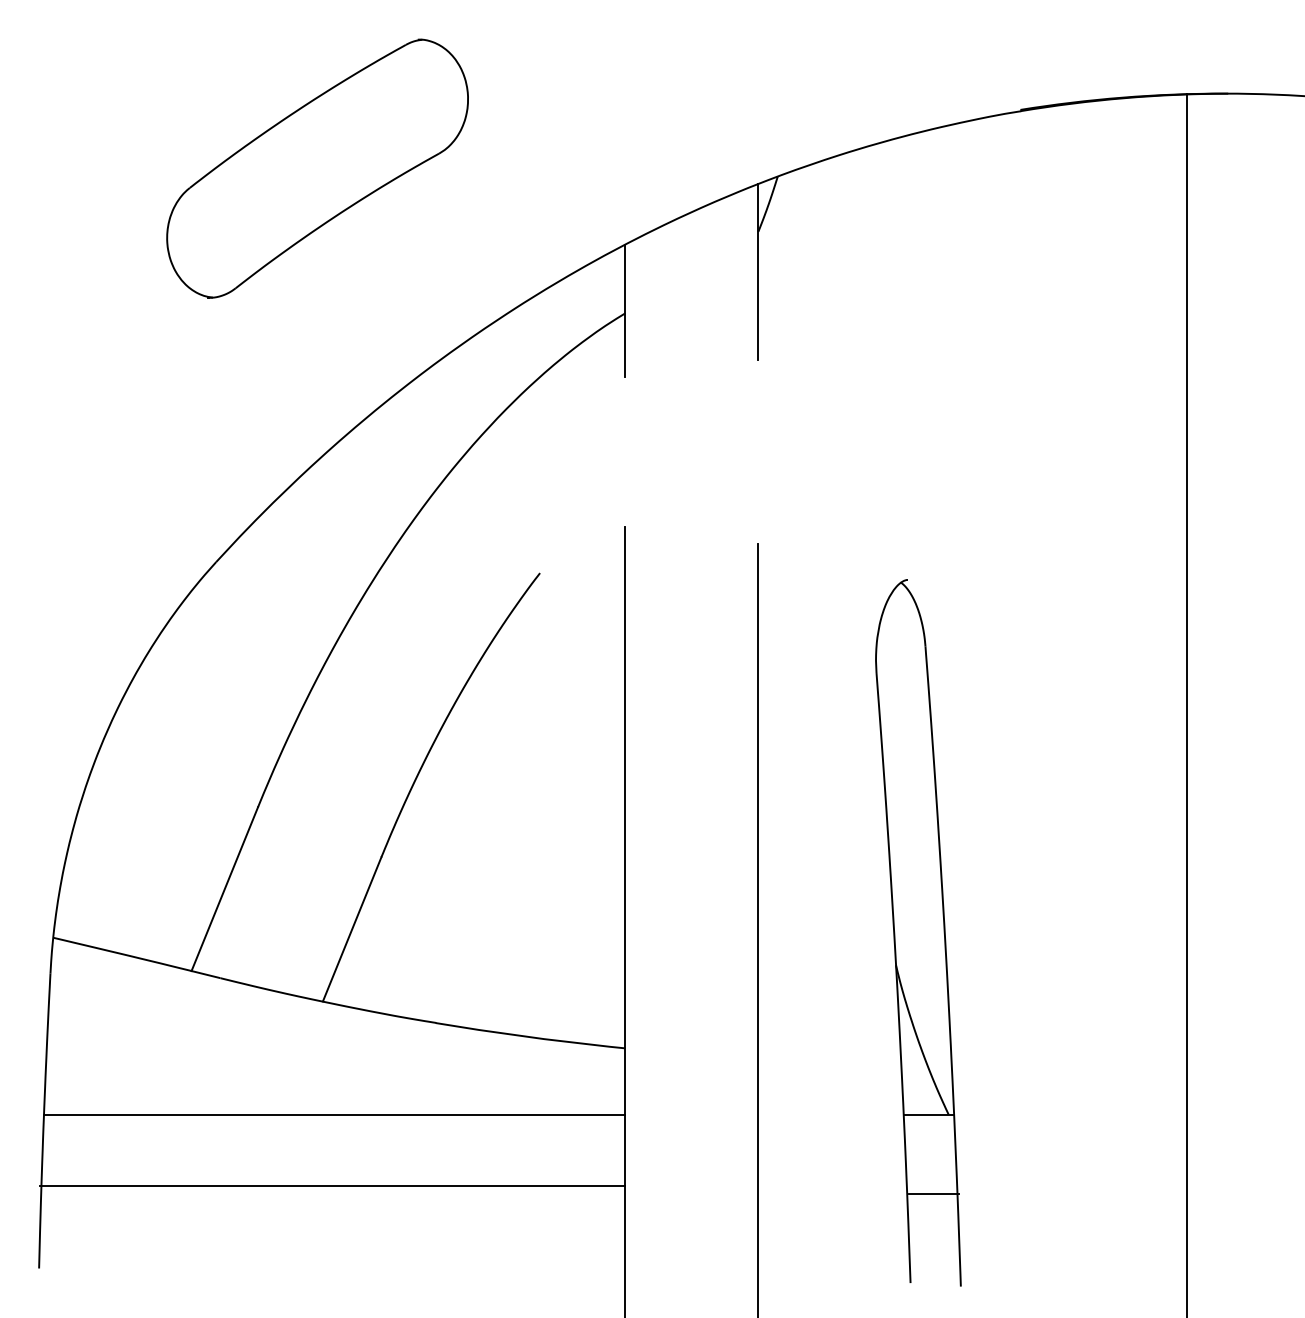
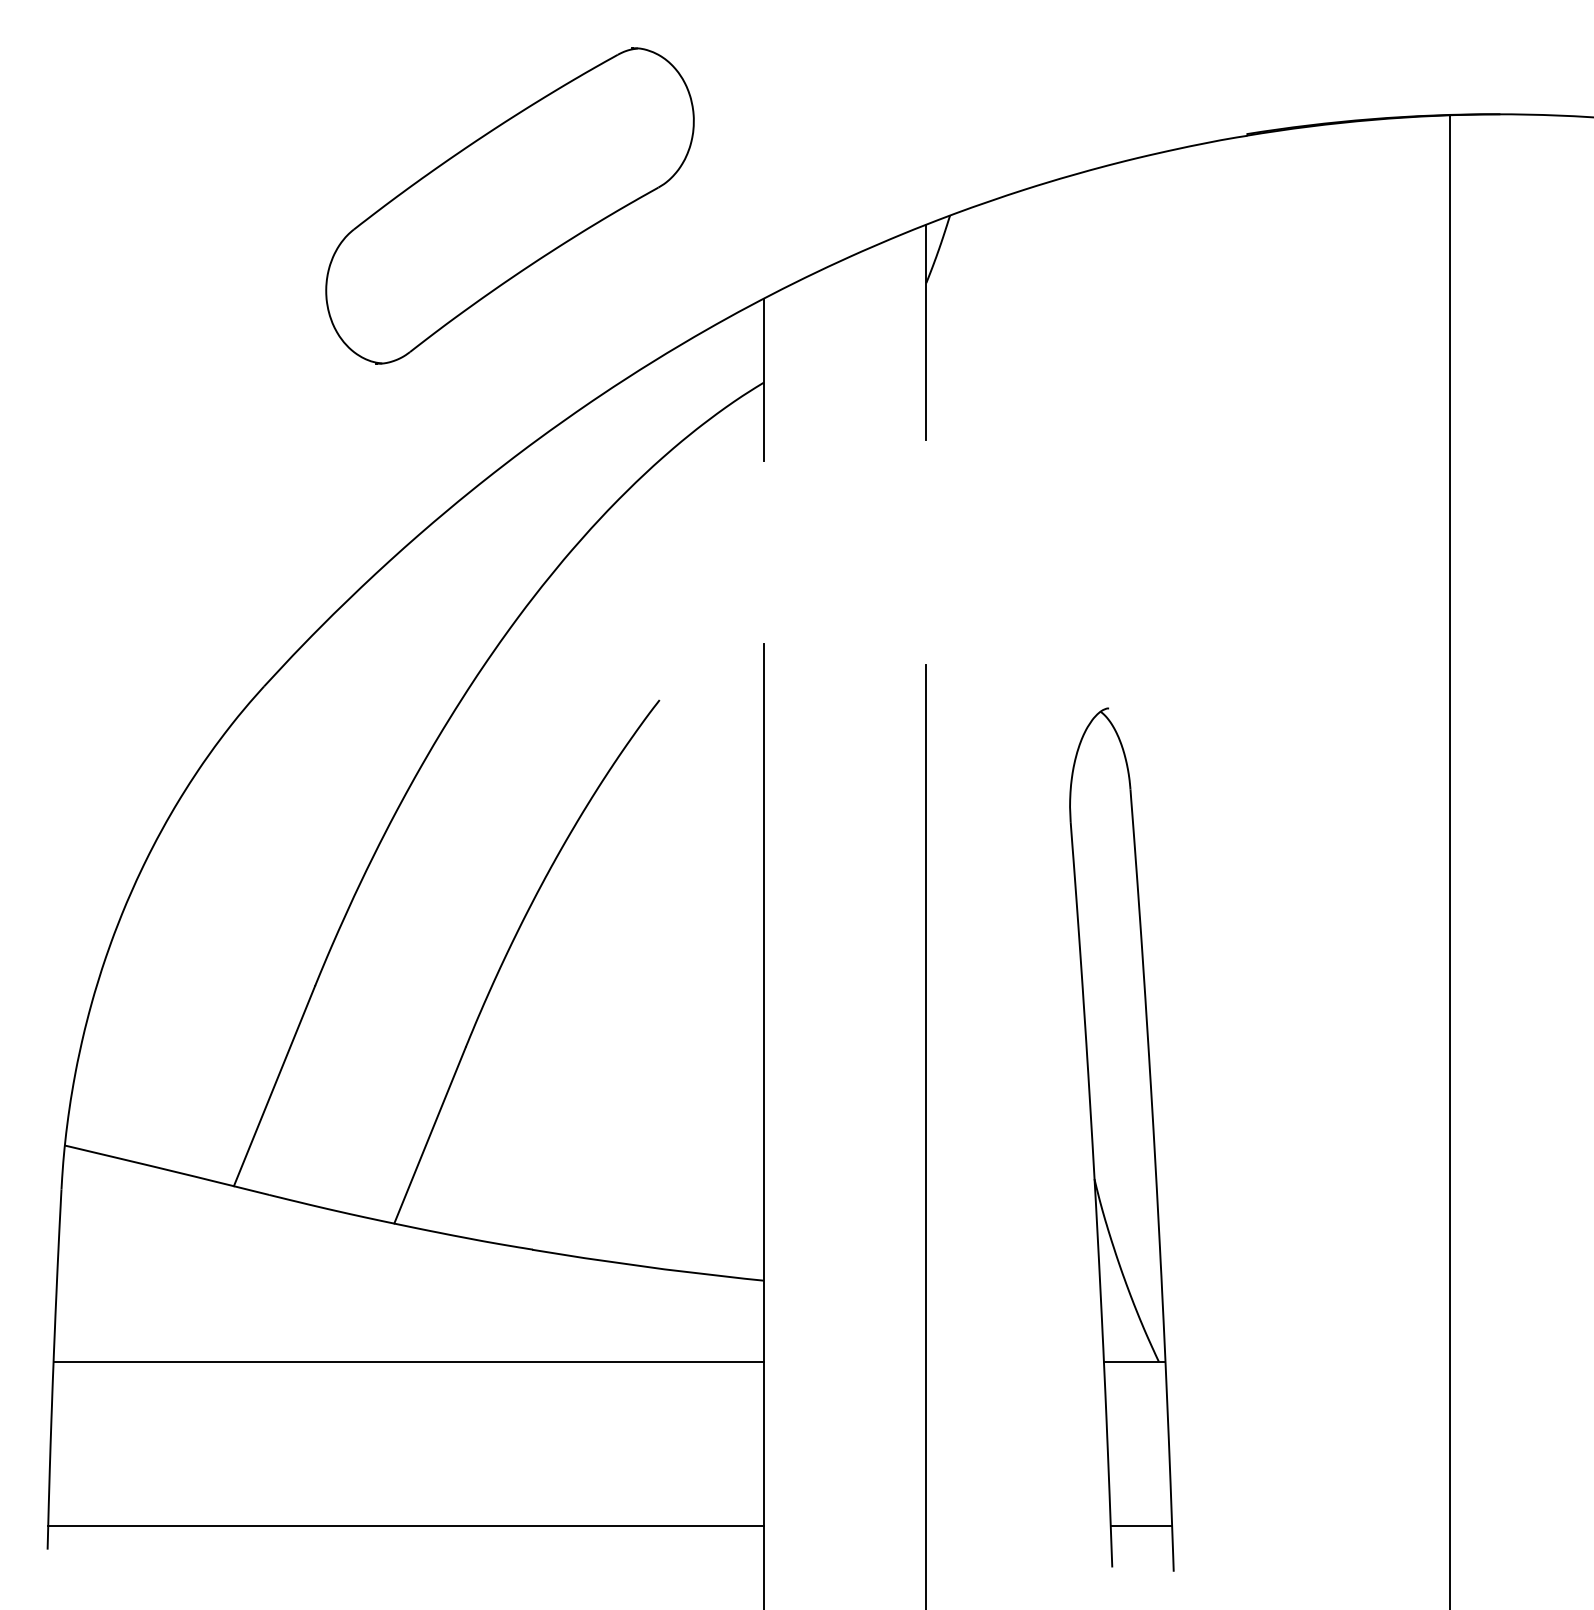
part: (317, 168) -> (509, 205), moved
line: (332, 1185) -> (406, 1525), moved
line: (934, 1193) -> (1141, 1525), moved

